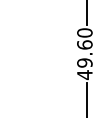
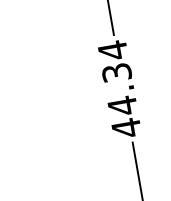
text: (84, 47) -> (116, 77), 49.60 -> 44.34

